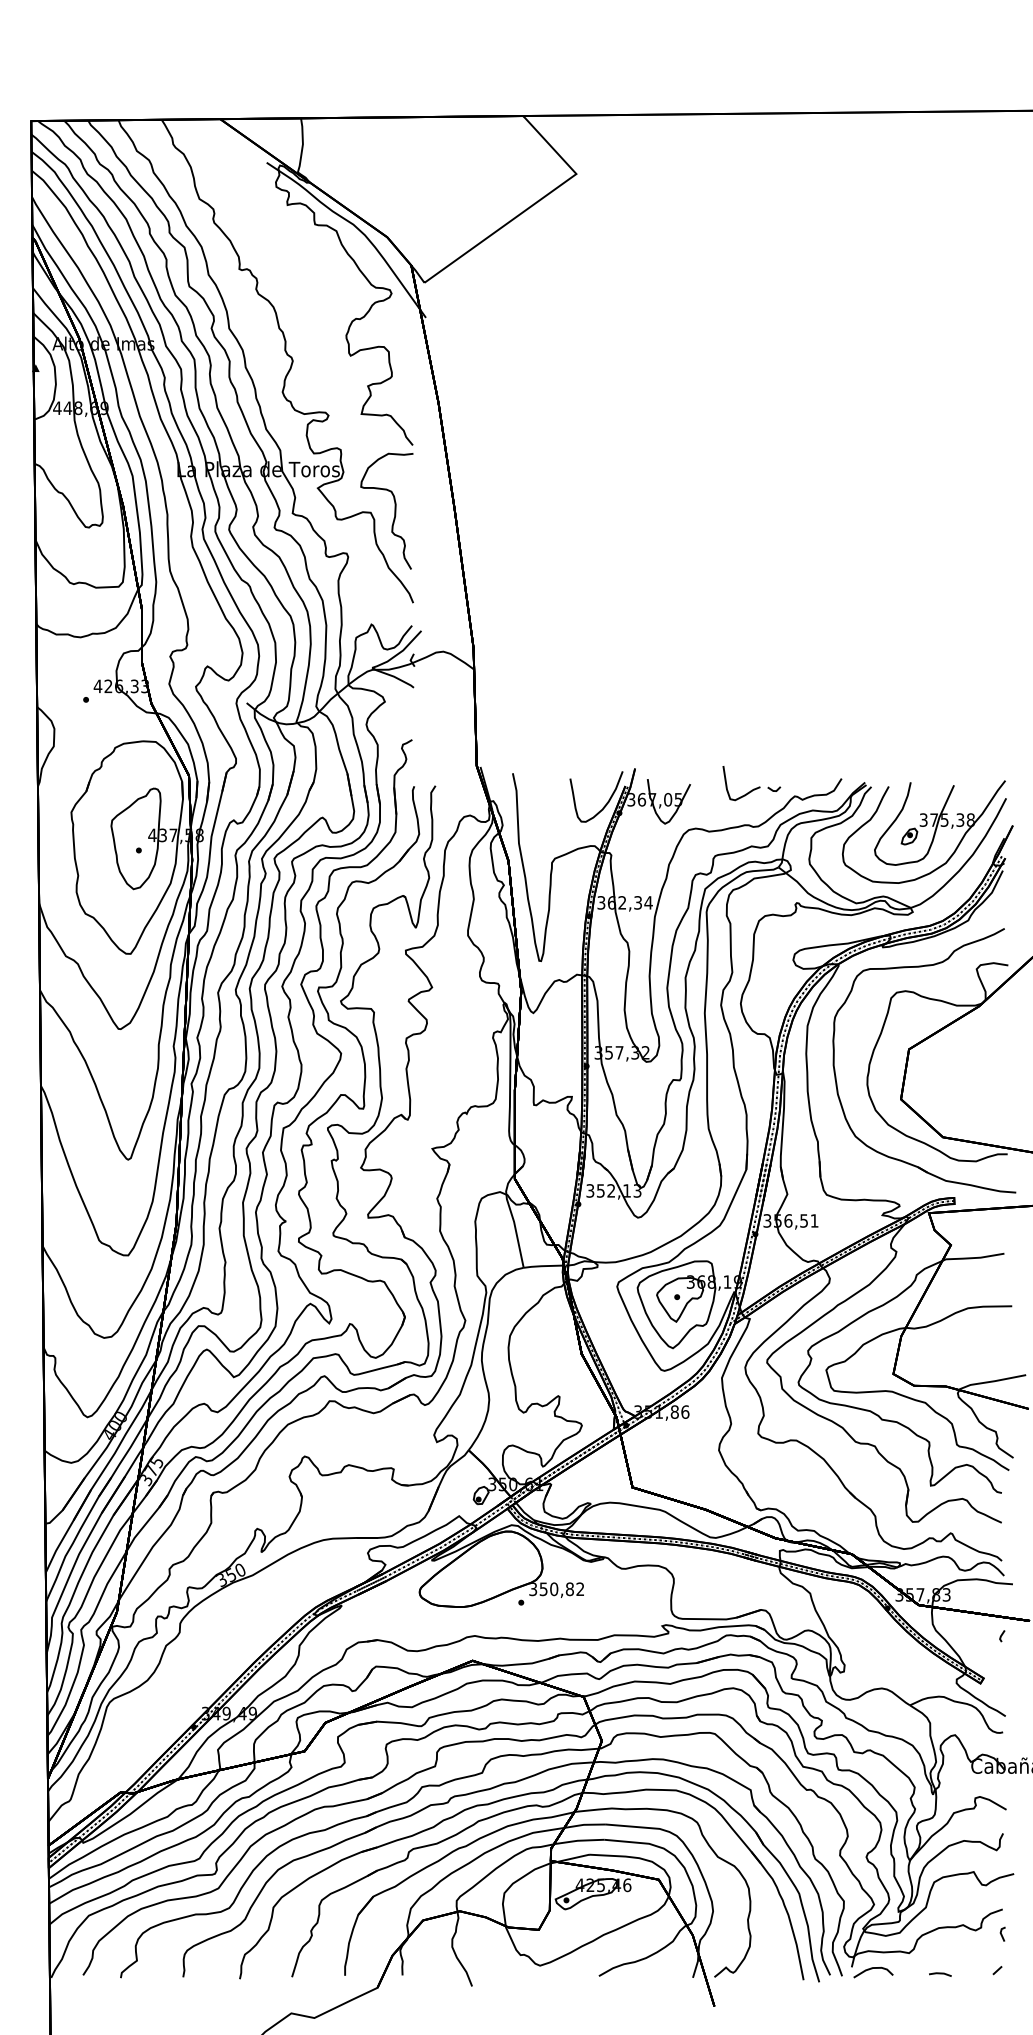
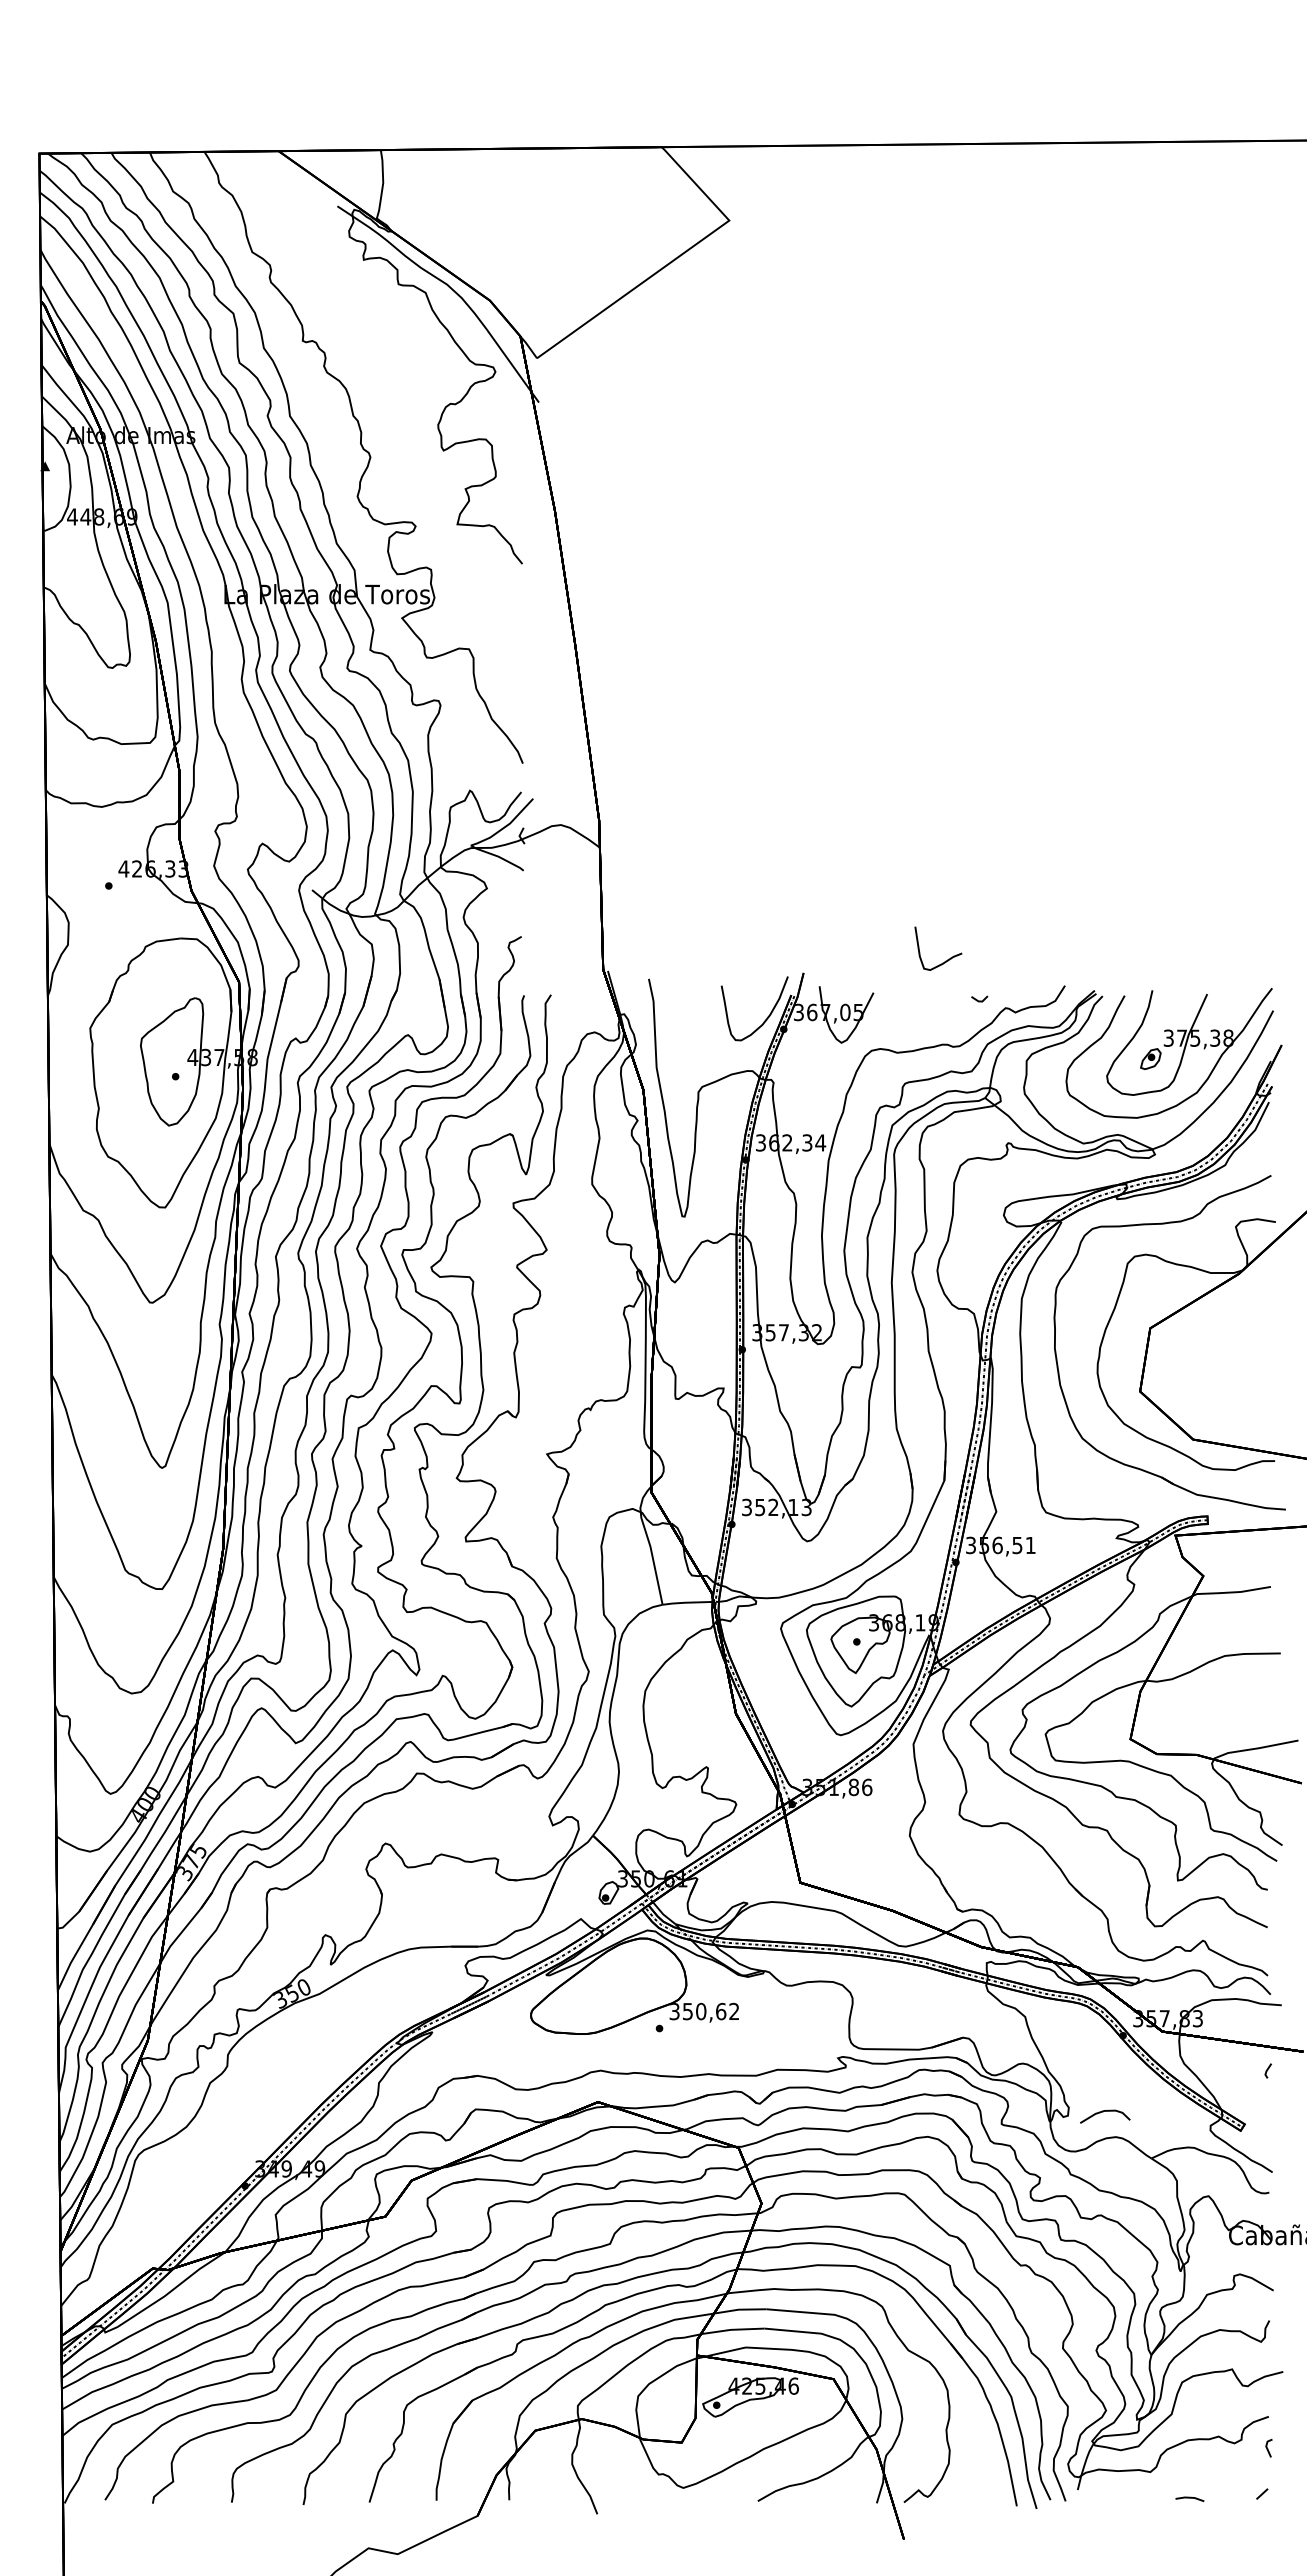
curve: (394, 511) -> (499, 647), removed
curve: (747, 792) -> (945, 960), moved
text: (570, 1589) -> (721, 2011), 350,82 -> 350,62
curve: (872, 1969) -> (1103, 2112), moved

